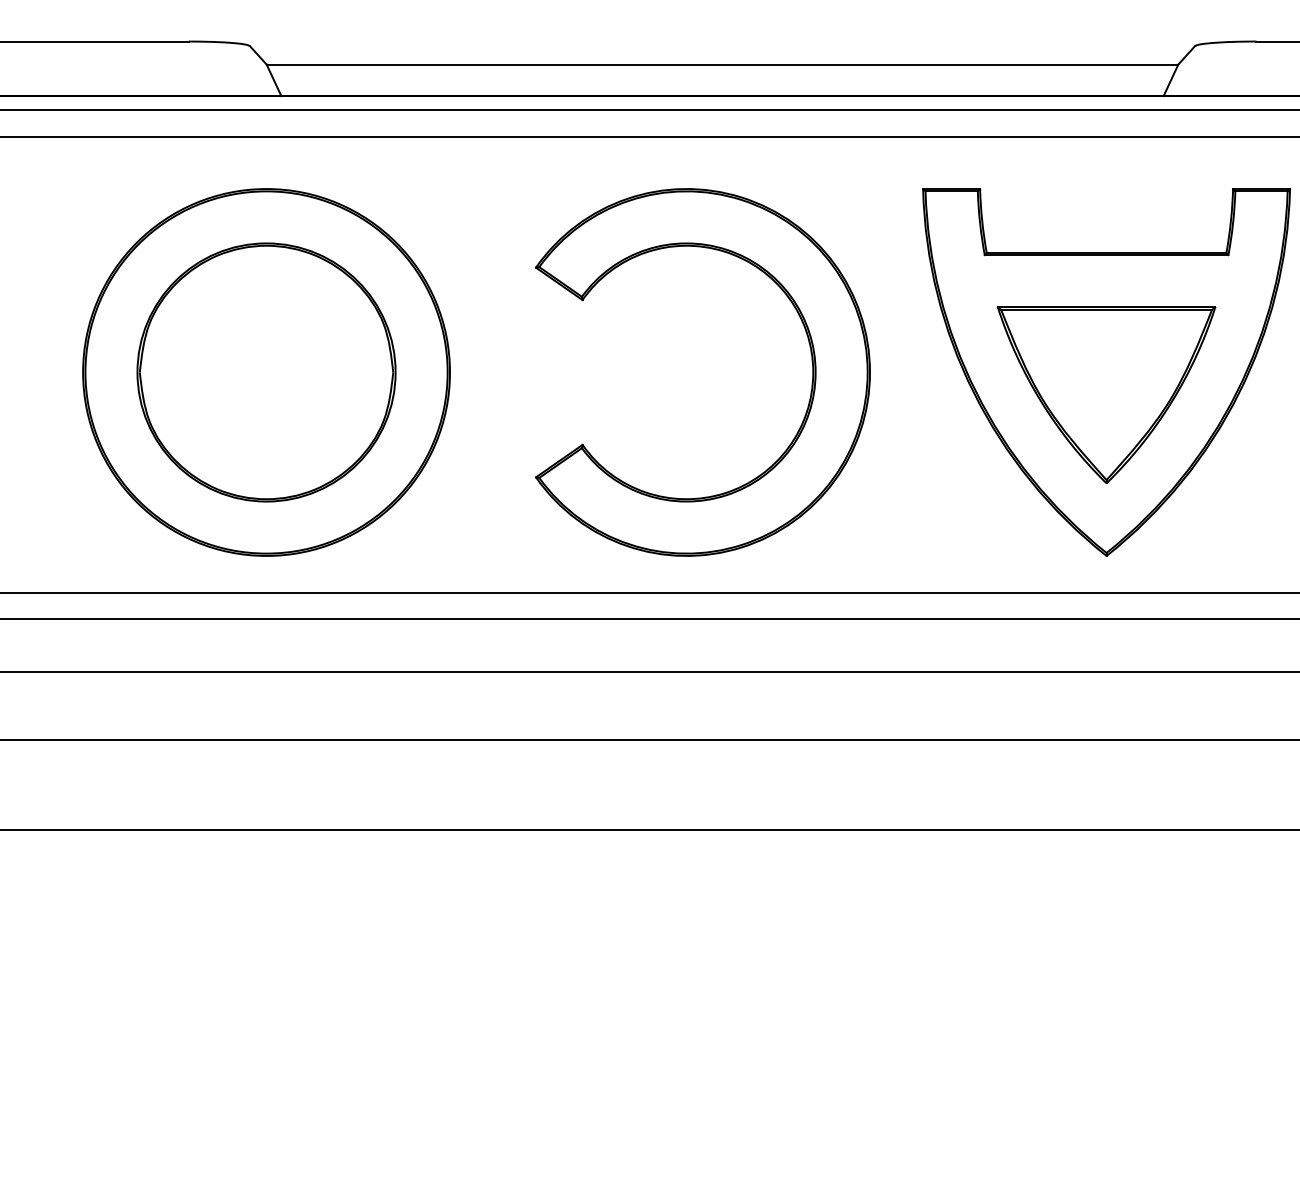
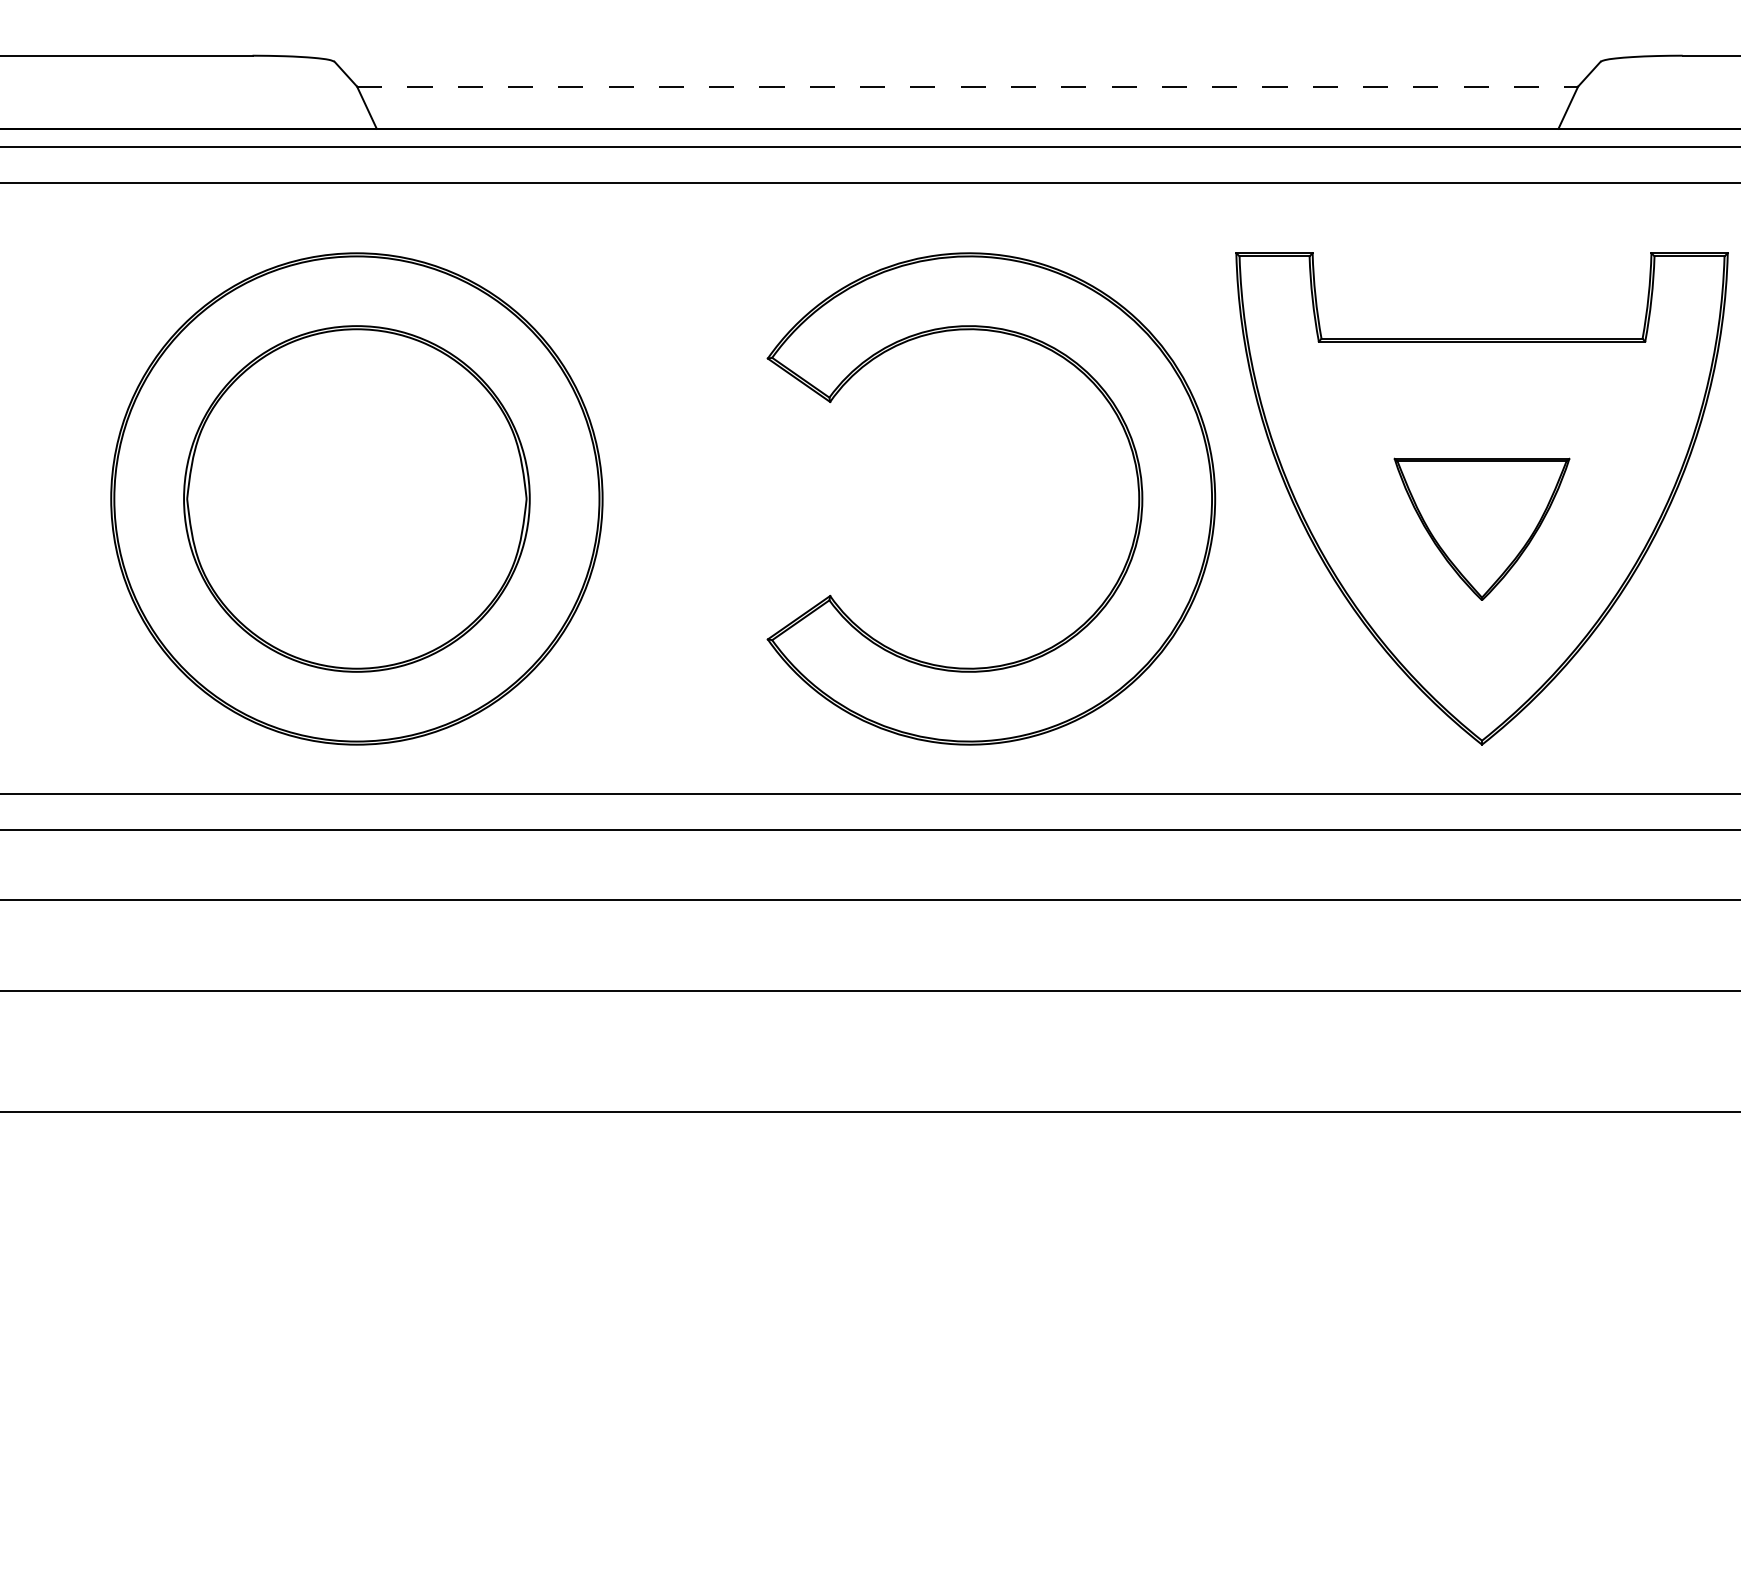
line: (722, 64) -> (967, 86), solid -> dashed
part: (812, 363) -> (1137, 487), moved
part: (1106, 395) -> (1481, 529), size x0.6

